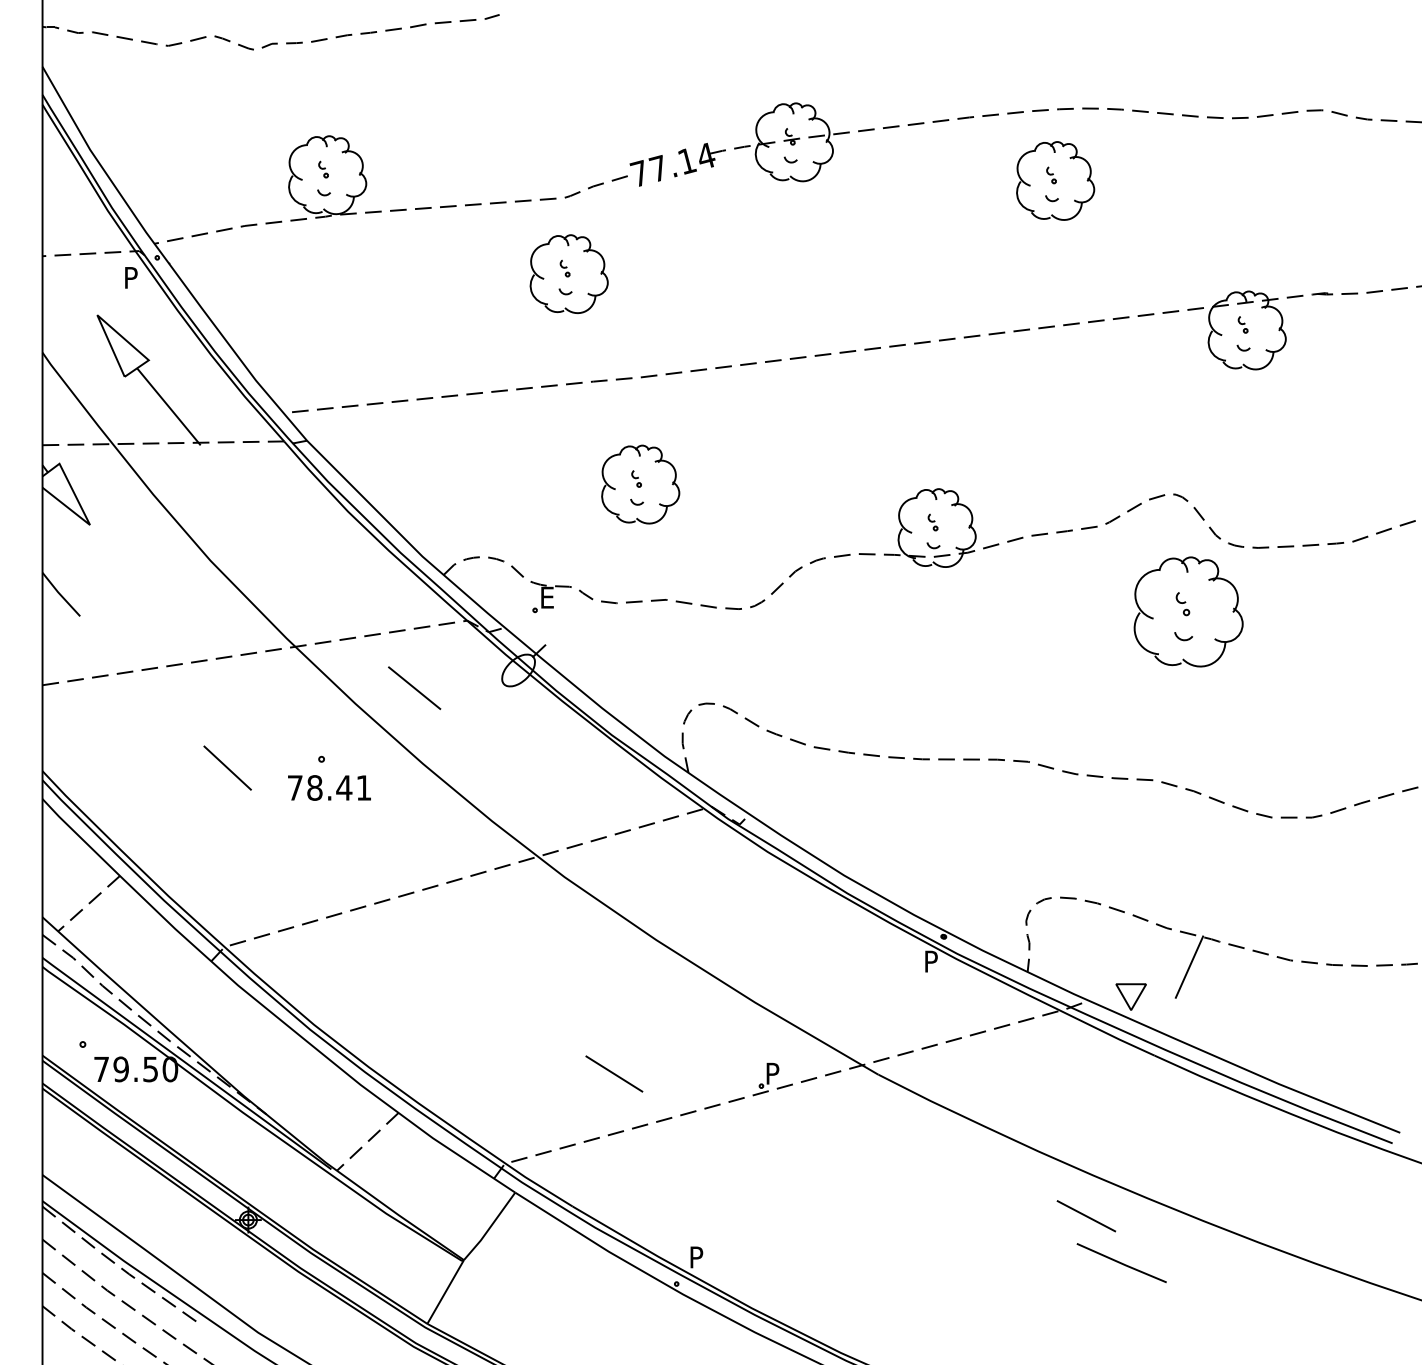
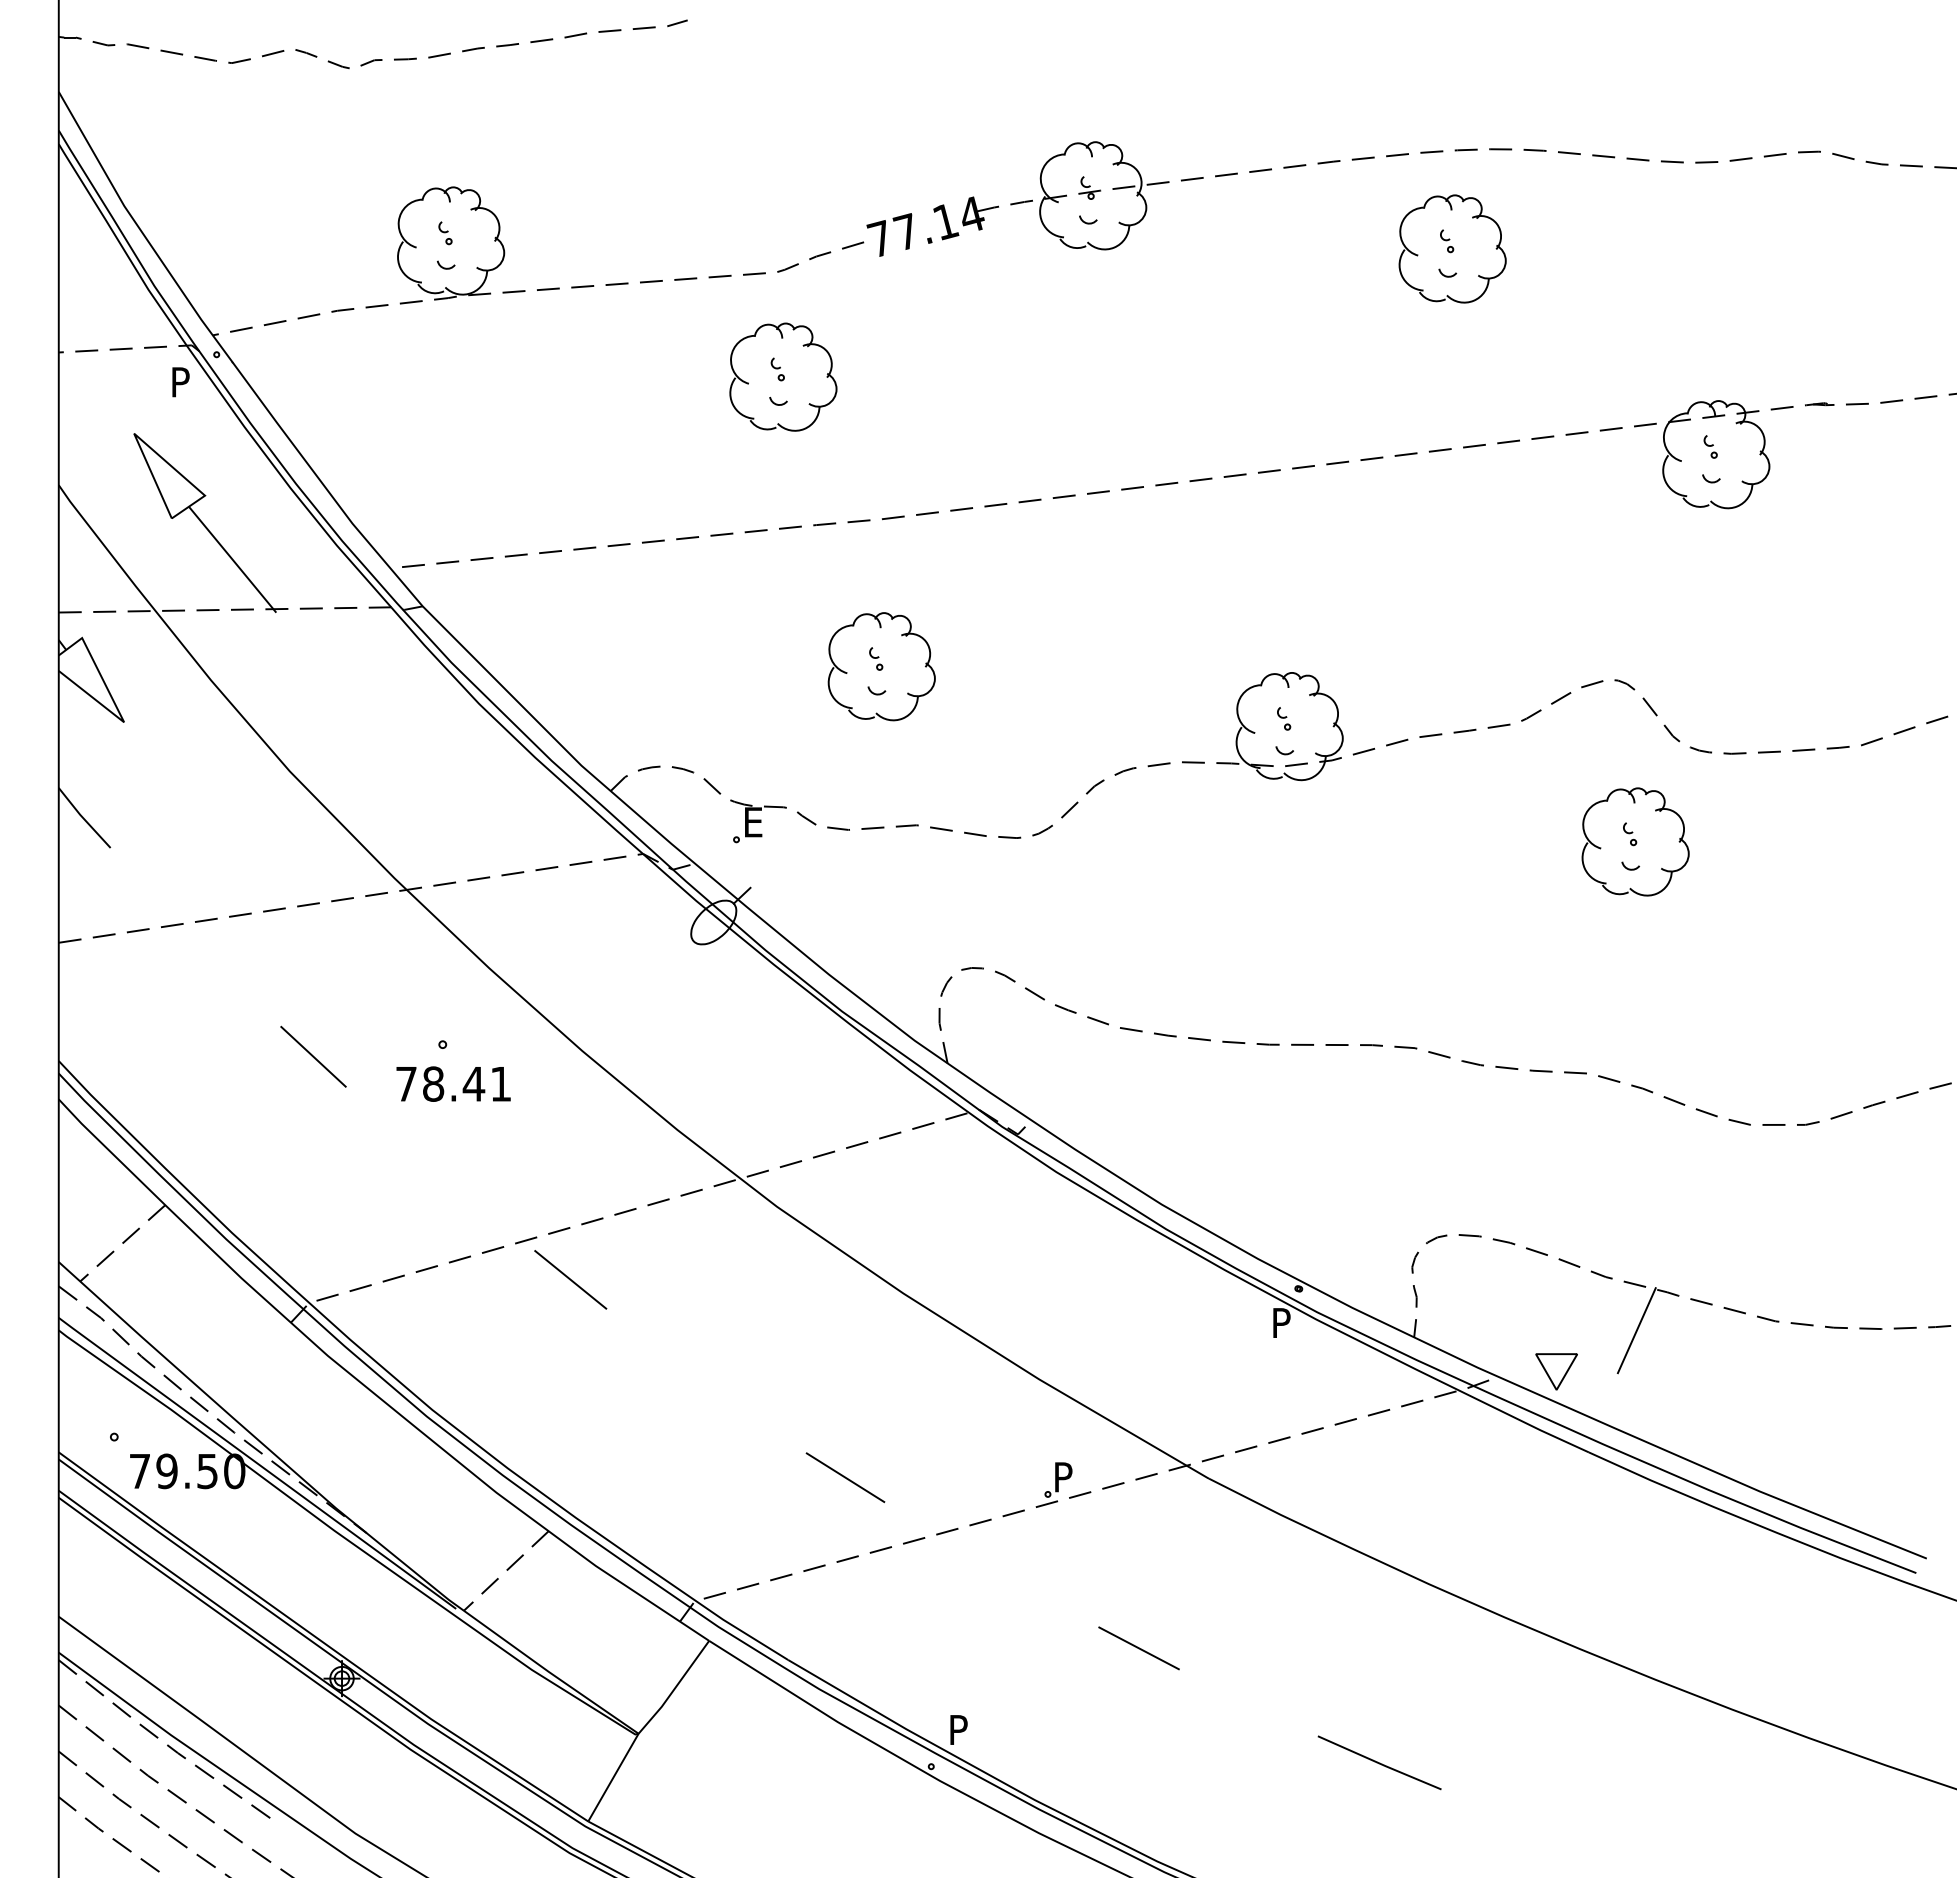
part: (1188, 611) -> (1635, 841), size x0.71
line: (414, 687) -> (570, 1279), moved
line: (1086, 1216) -> (1138, 1648), moved
line: (1121, 1262) -> (1379, 1762), moved

